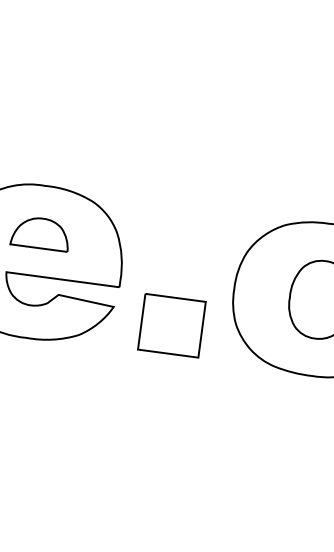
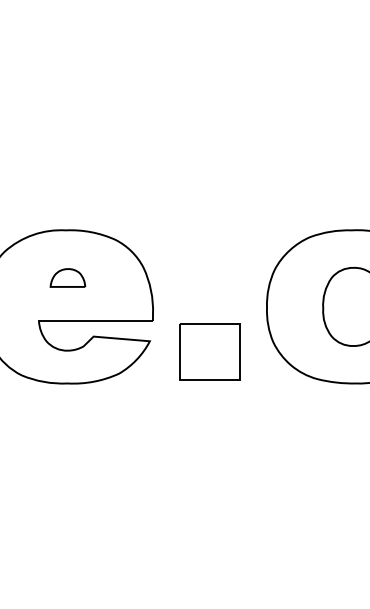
part: (40, 232) -> (67, 277), size x0.6

